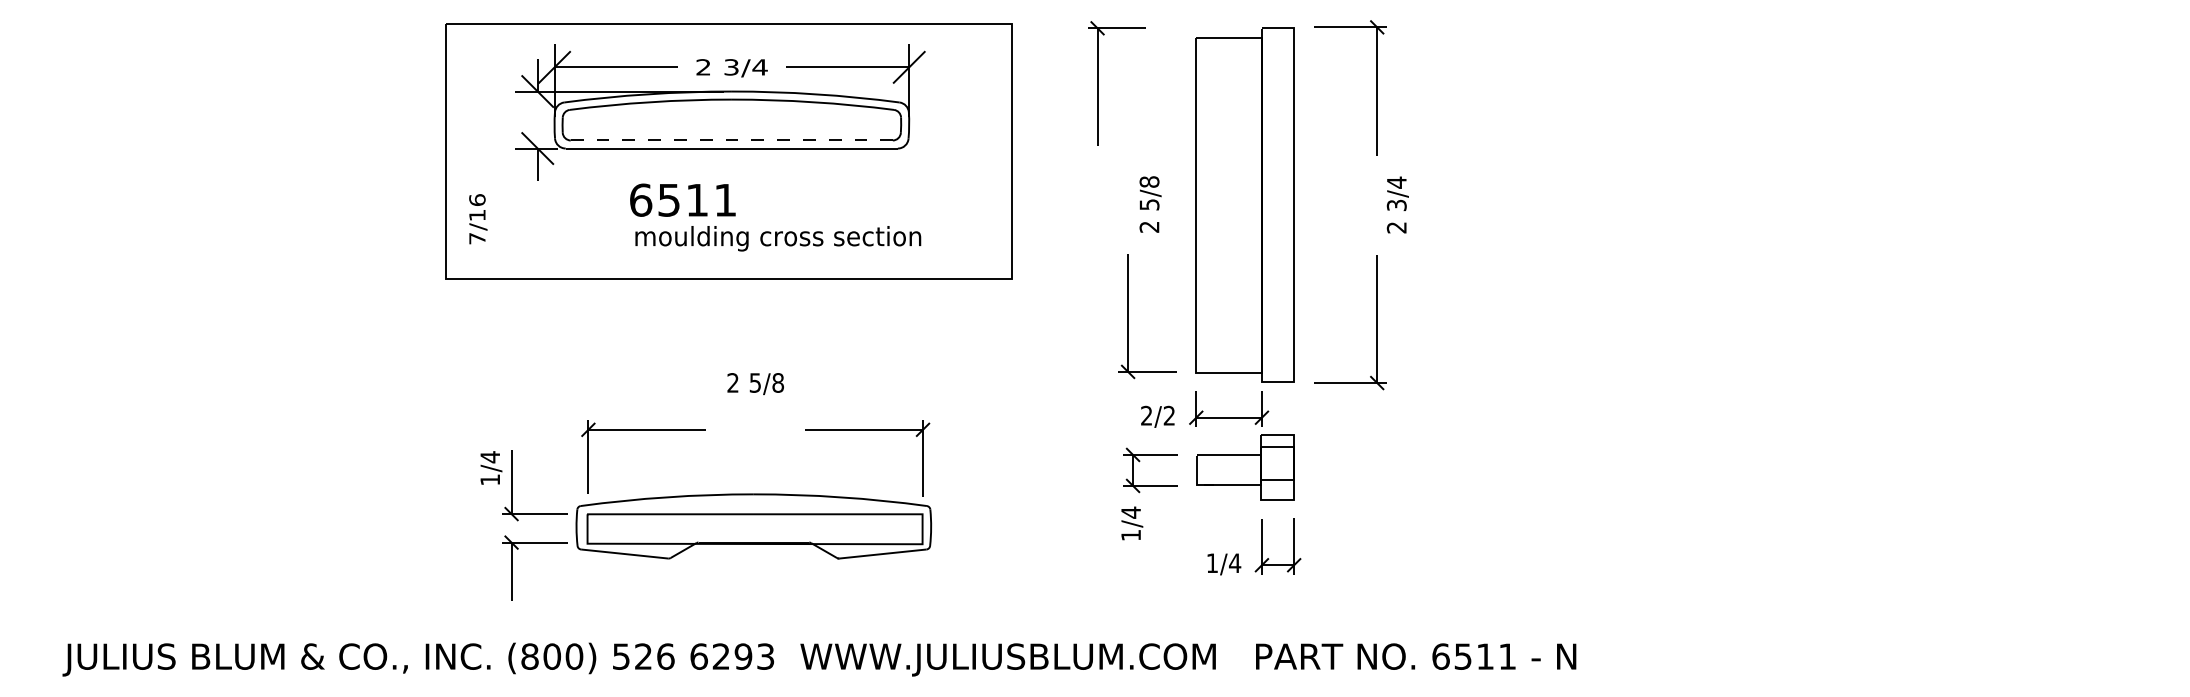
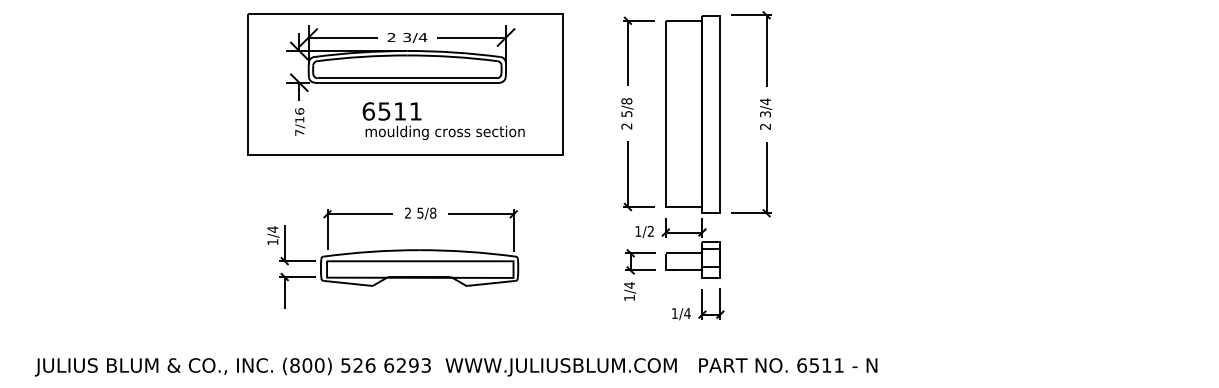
part: (1098, 81) -> (628, 50), moved
line: (732, 140) -> (407, 78), dashed -> solid
text: (1150, 203) -> (627, 113), moved
text: (1398, 203) -> (766, 113), moved
text: (775, 216) -> (443, 120), moved
text: (478, 218) -> (300, 121), moved
text: (1145, 415) -> (637, 231), 2/2 -> 1/2
part: (706, 509) -> (393, 258), moved

